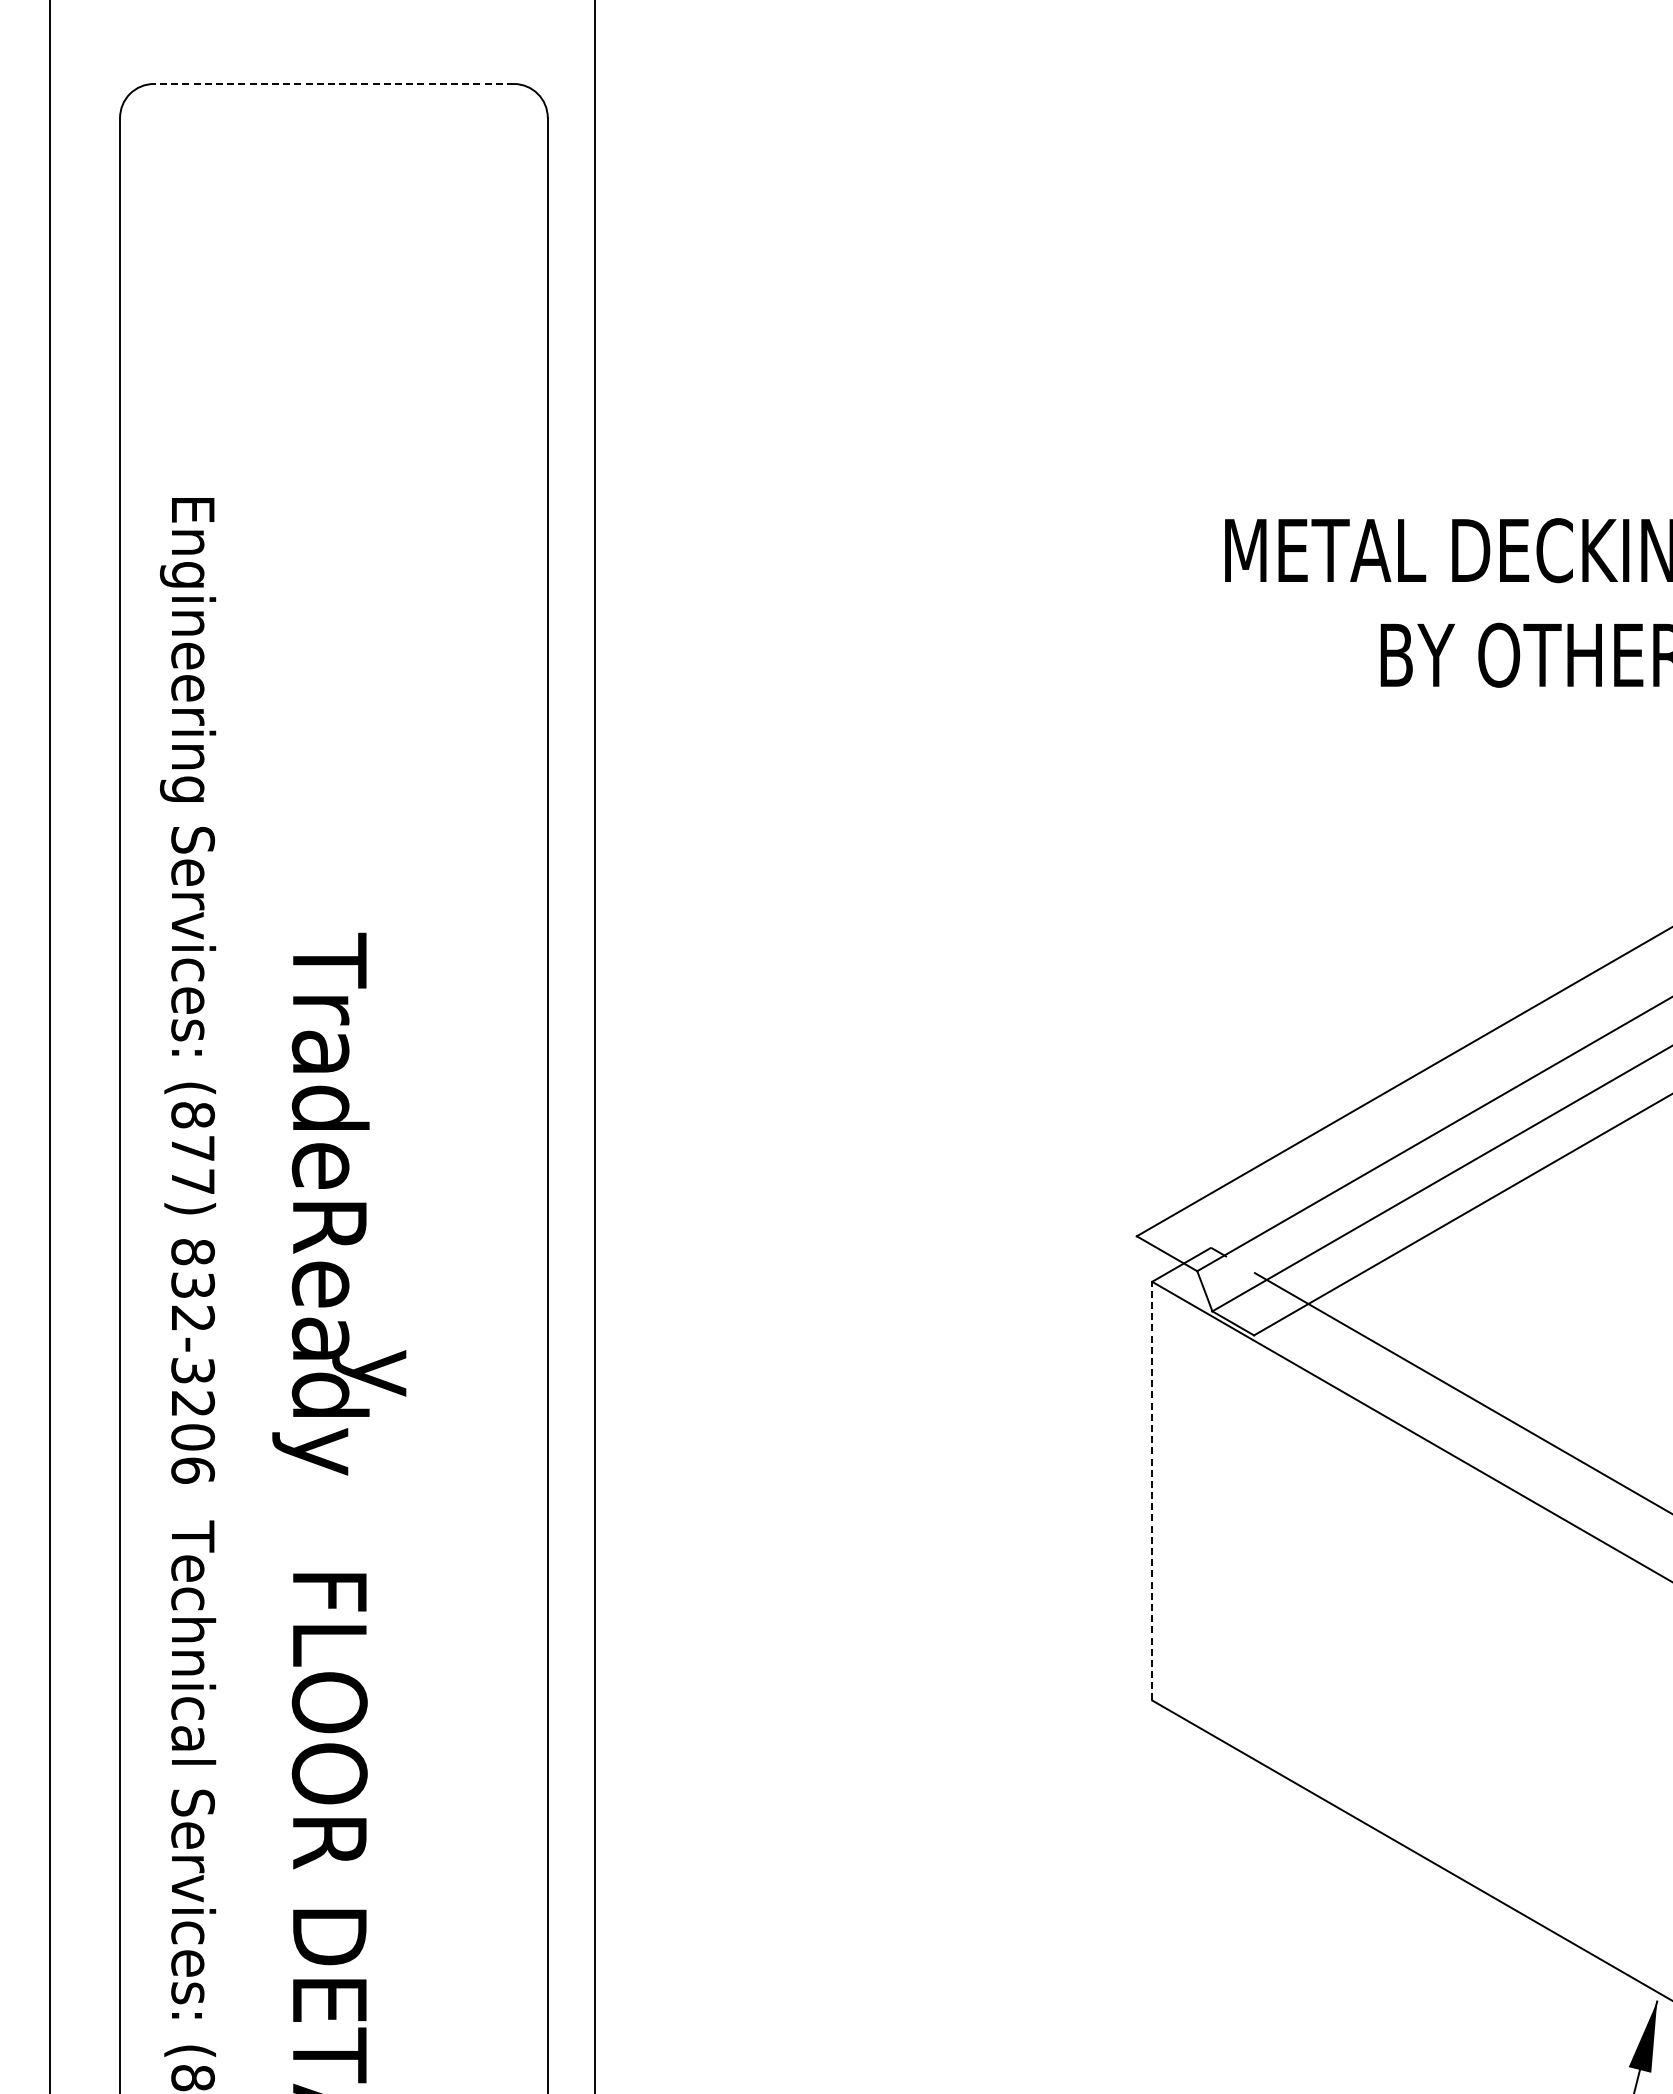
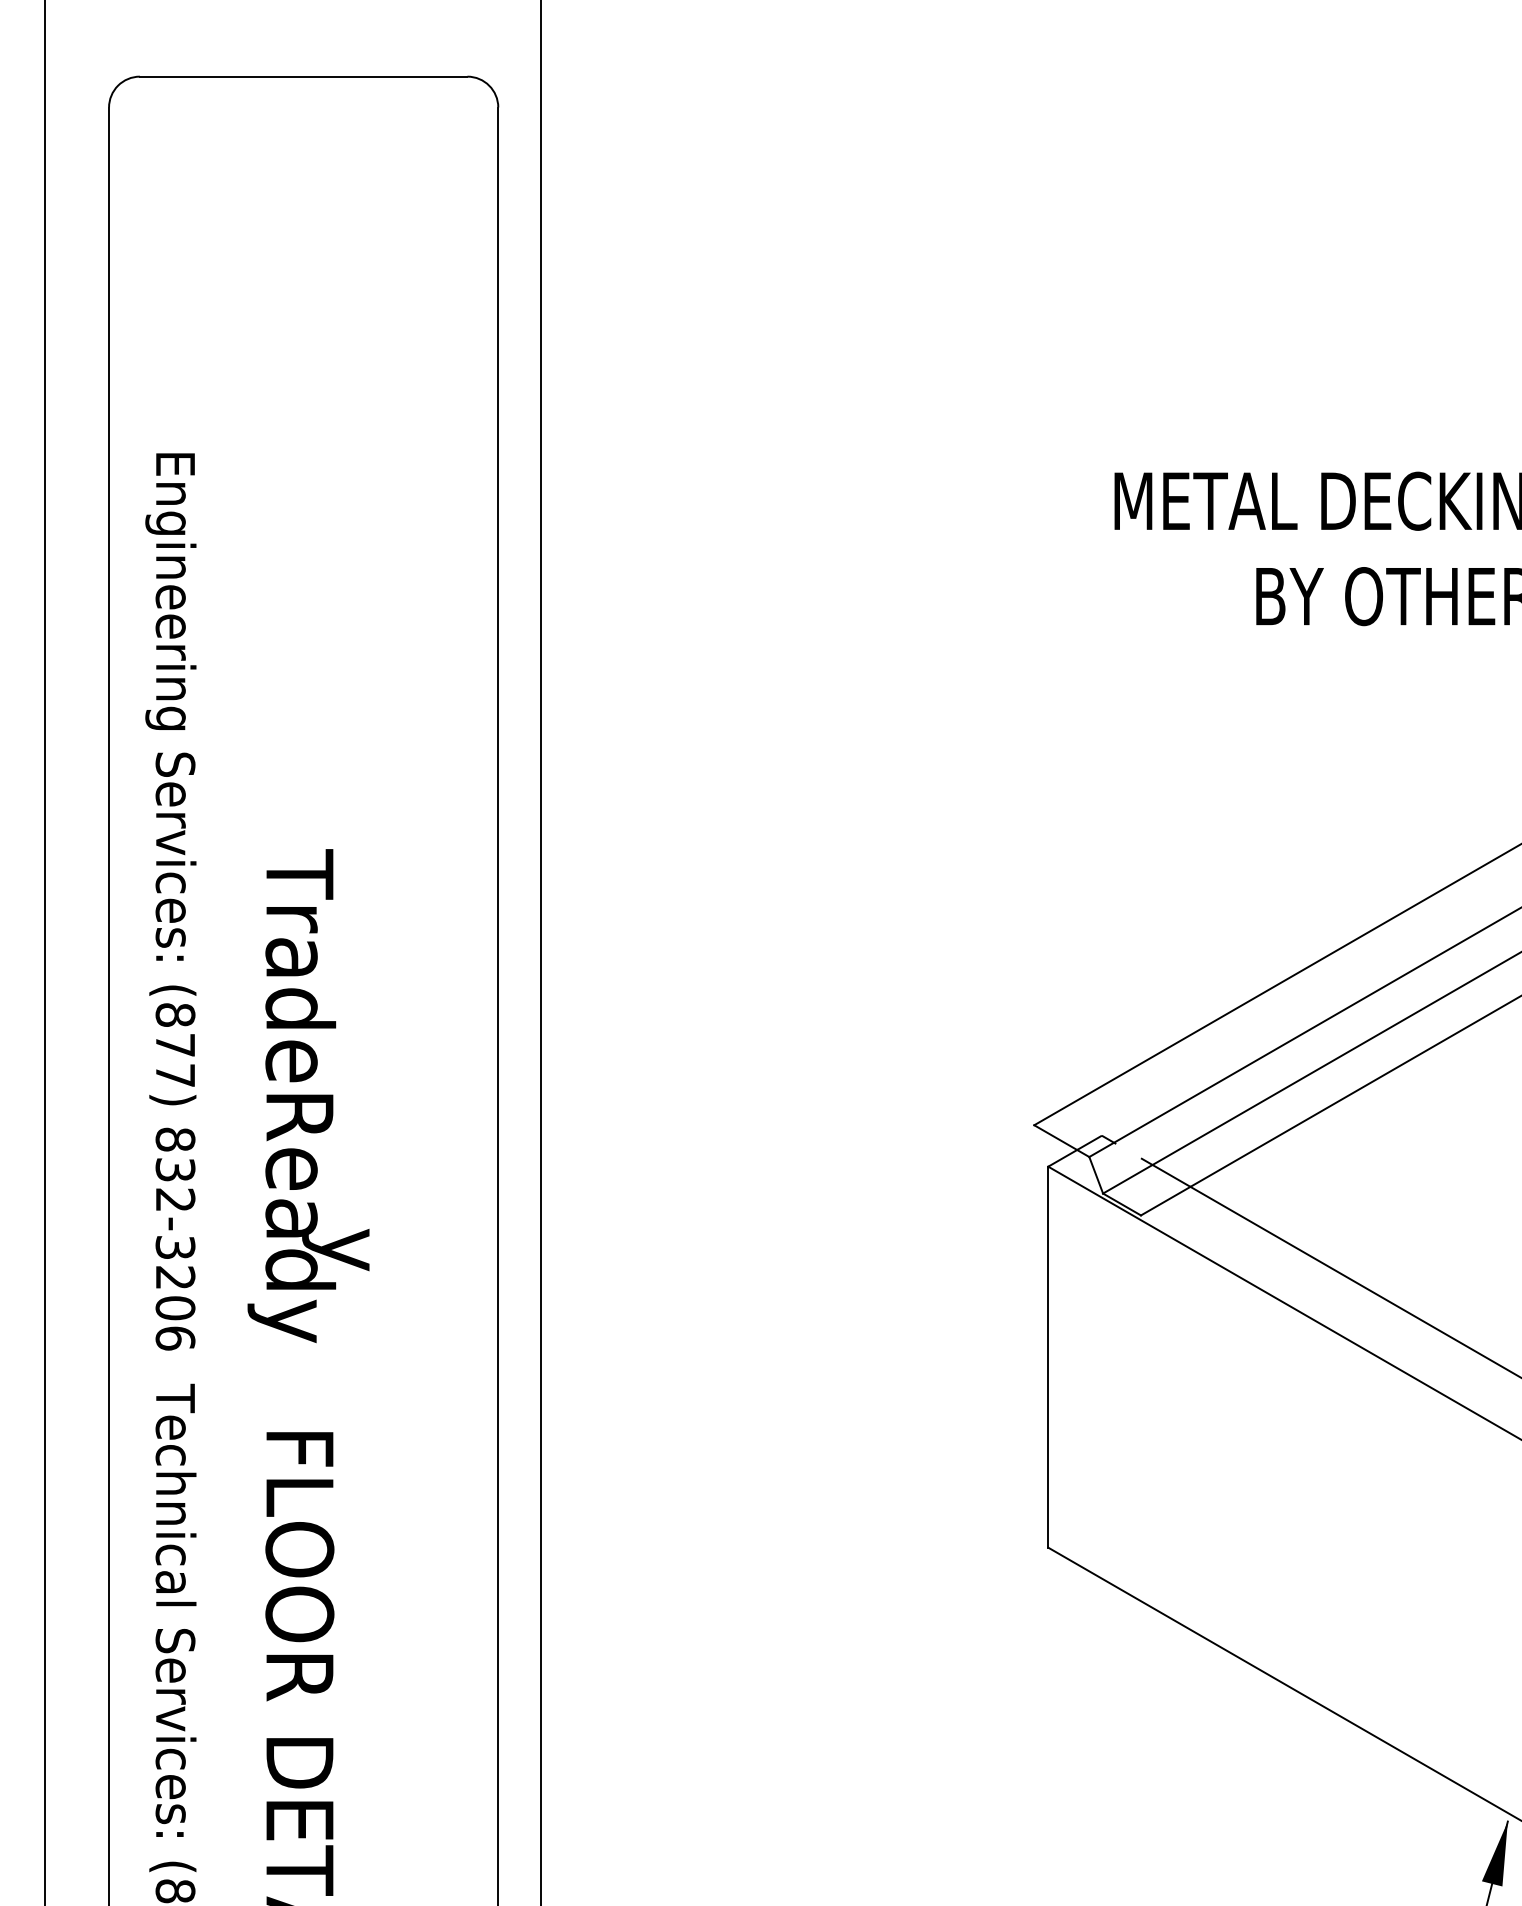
line: (333, 84) -> (303, 77), dashed -> solid
line: (1152, 1490) -> (1048, 1356), dashed -> solid

